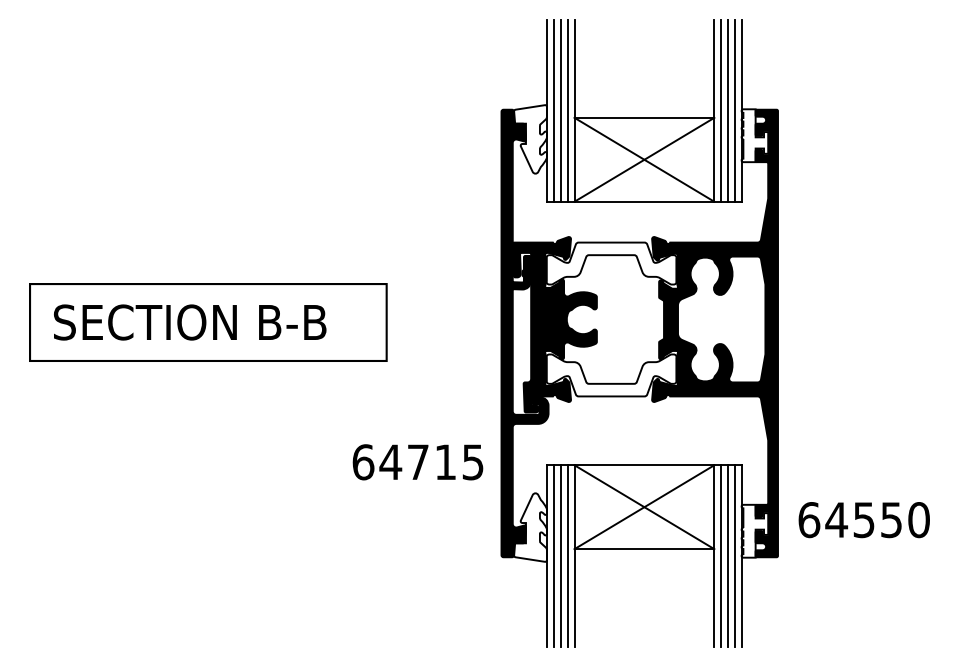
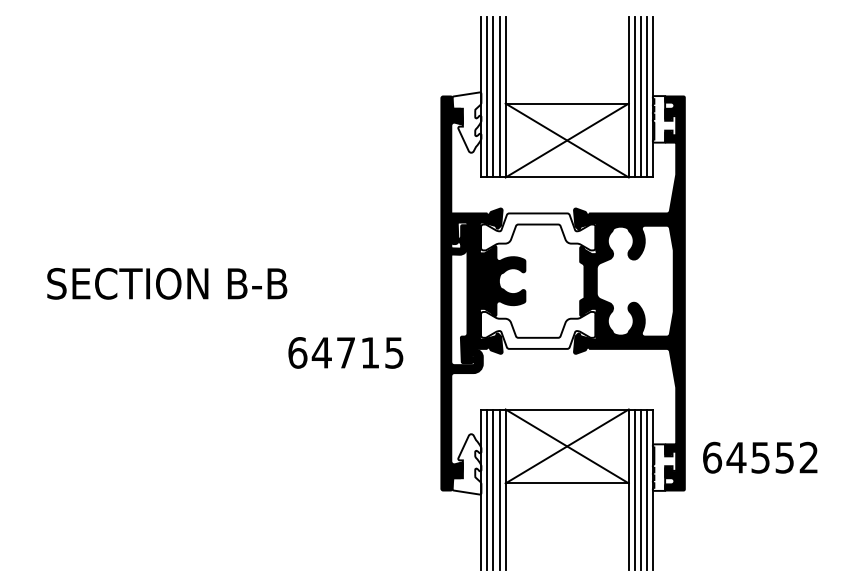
part: (208, 322) -> (183, 283), removed
text: (417, 461) -> (345, 352), moved
text: (918, 519) -> (808, 457), 64550 -> 64552

